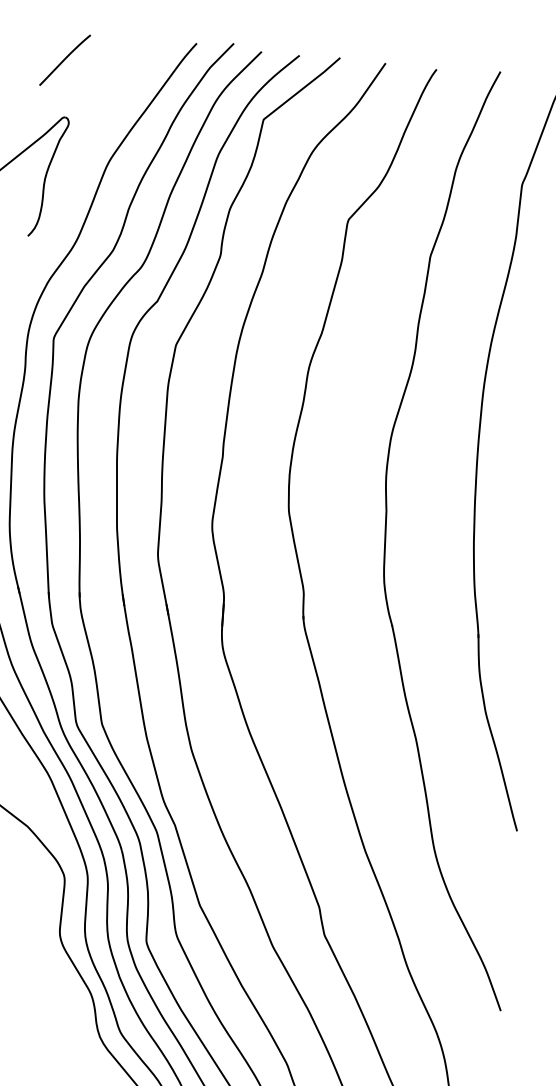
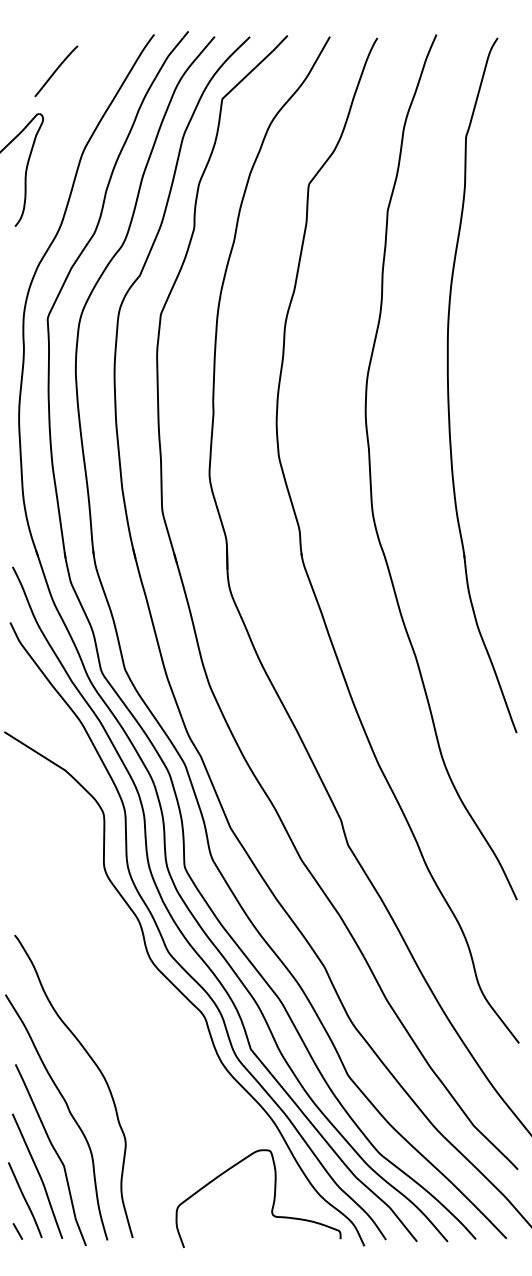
line: (65, 60) -> (56, 71), moved

